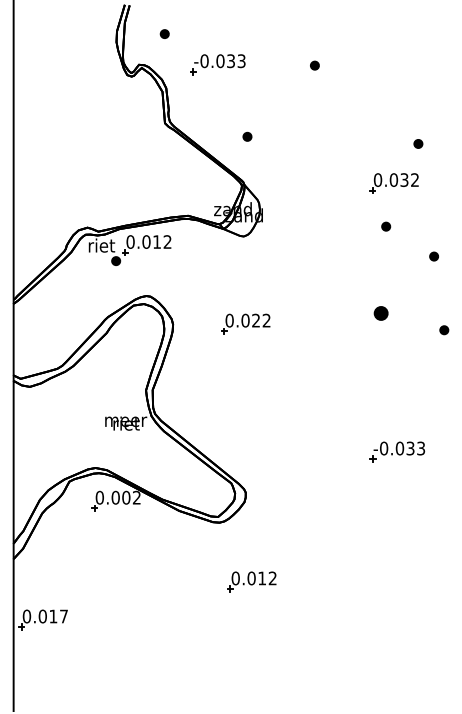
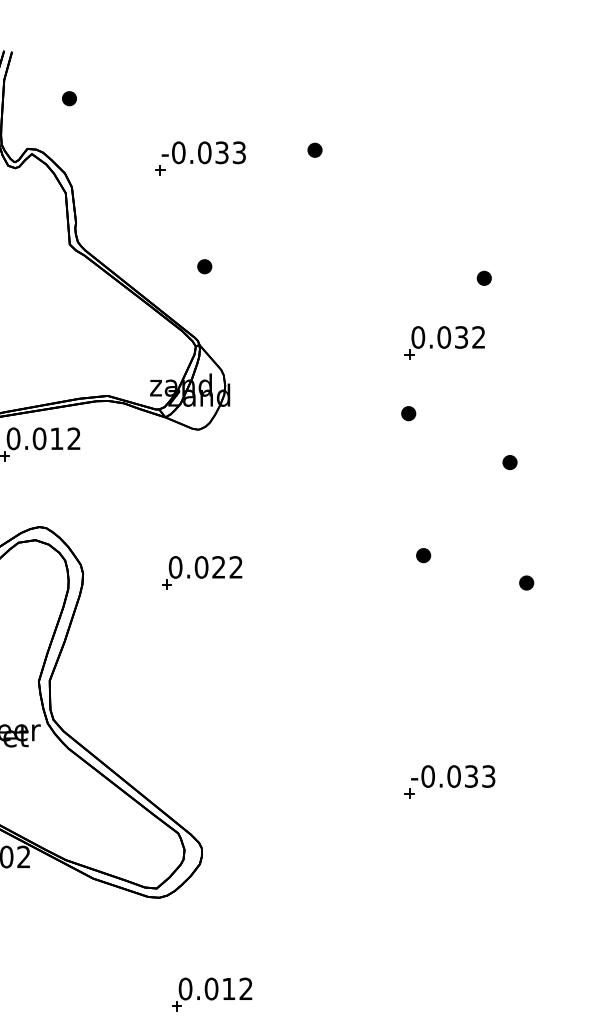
part: (217, 64) -> (199, 158), moved
part: (386, 226) -> (409, 413), moved
part: (381, 313) -> (423, 555), size x0.62

